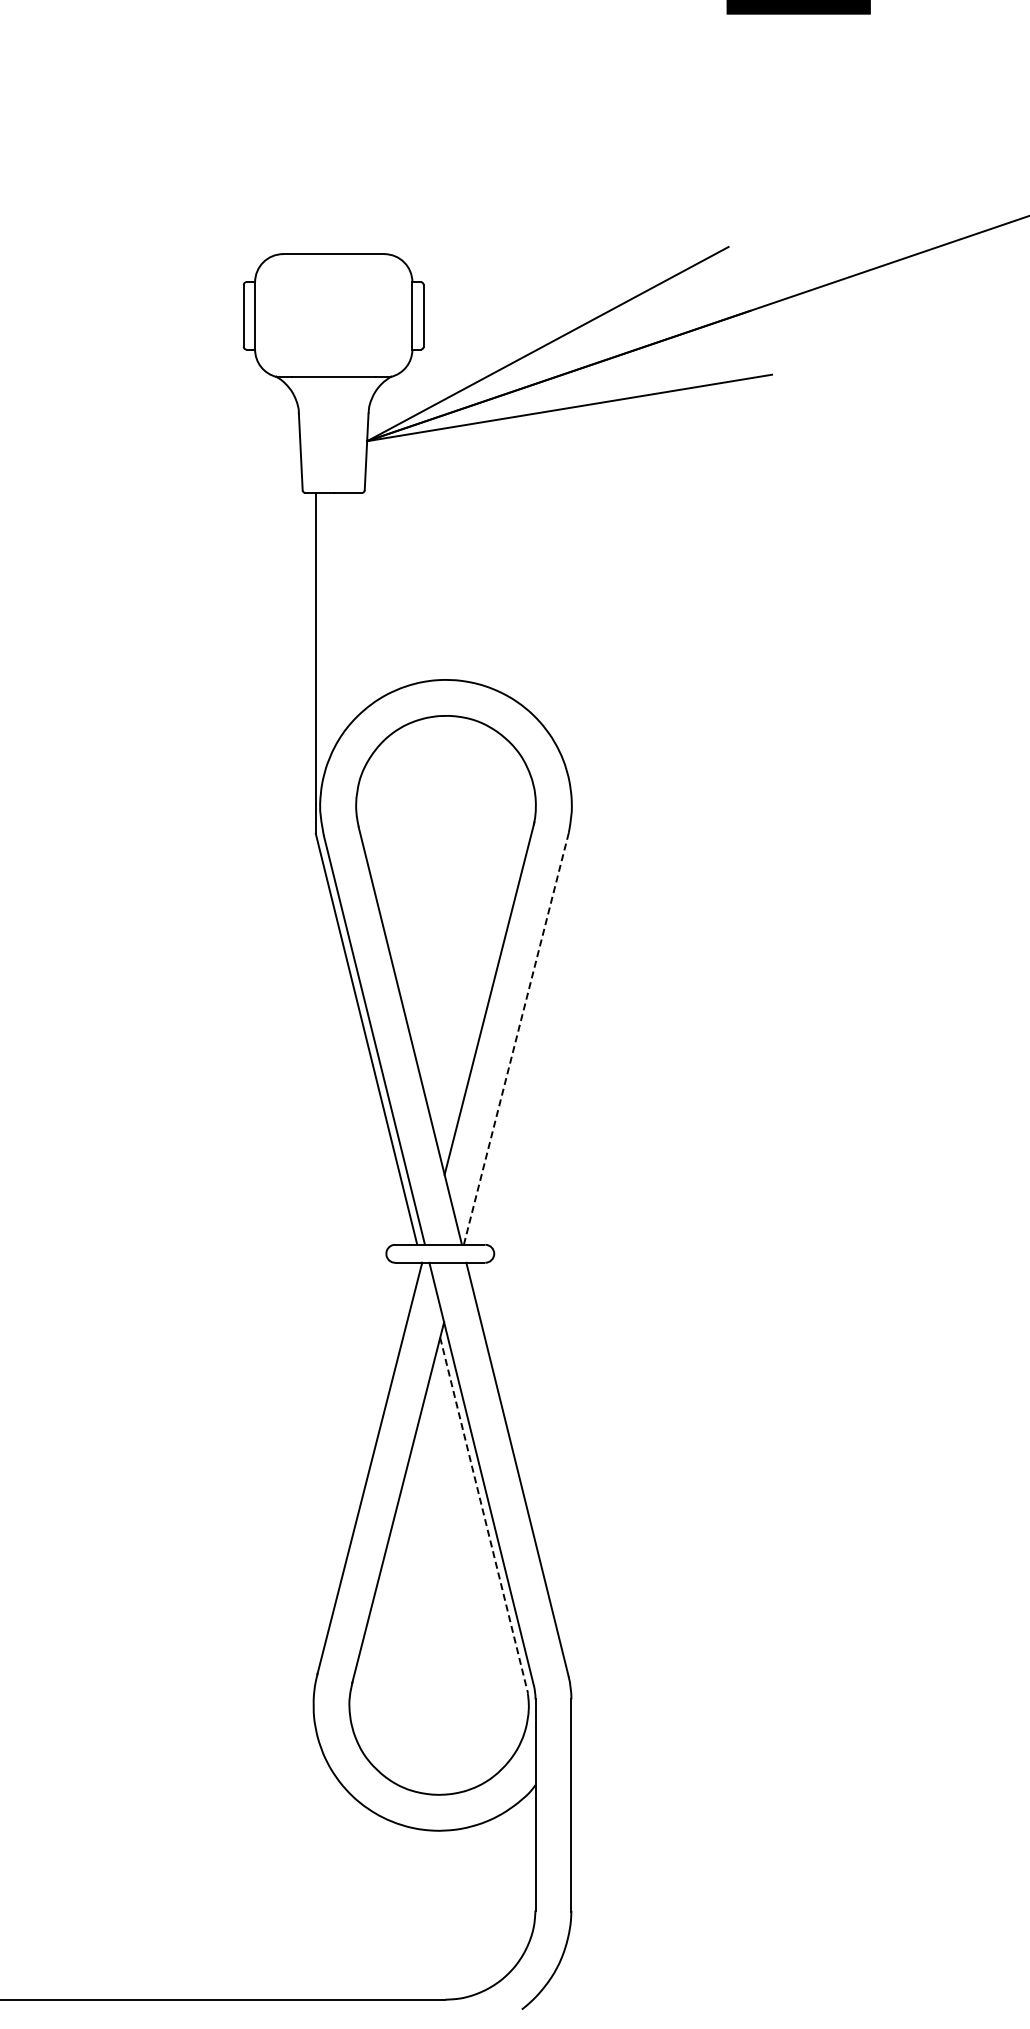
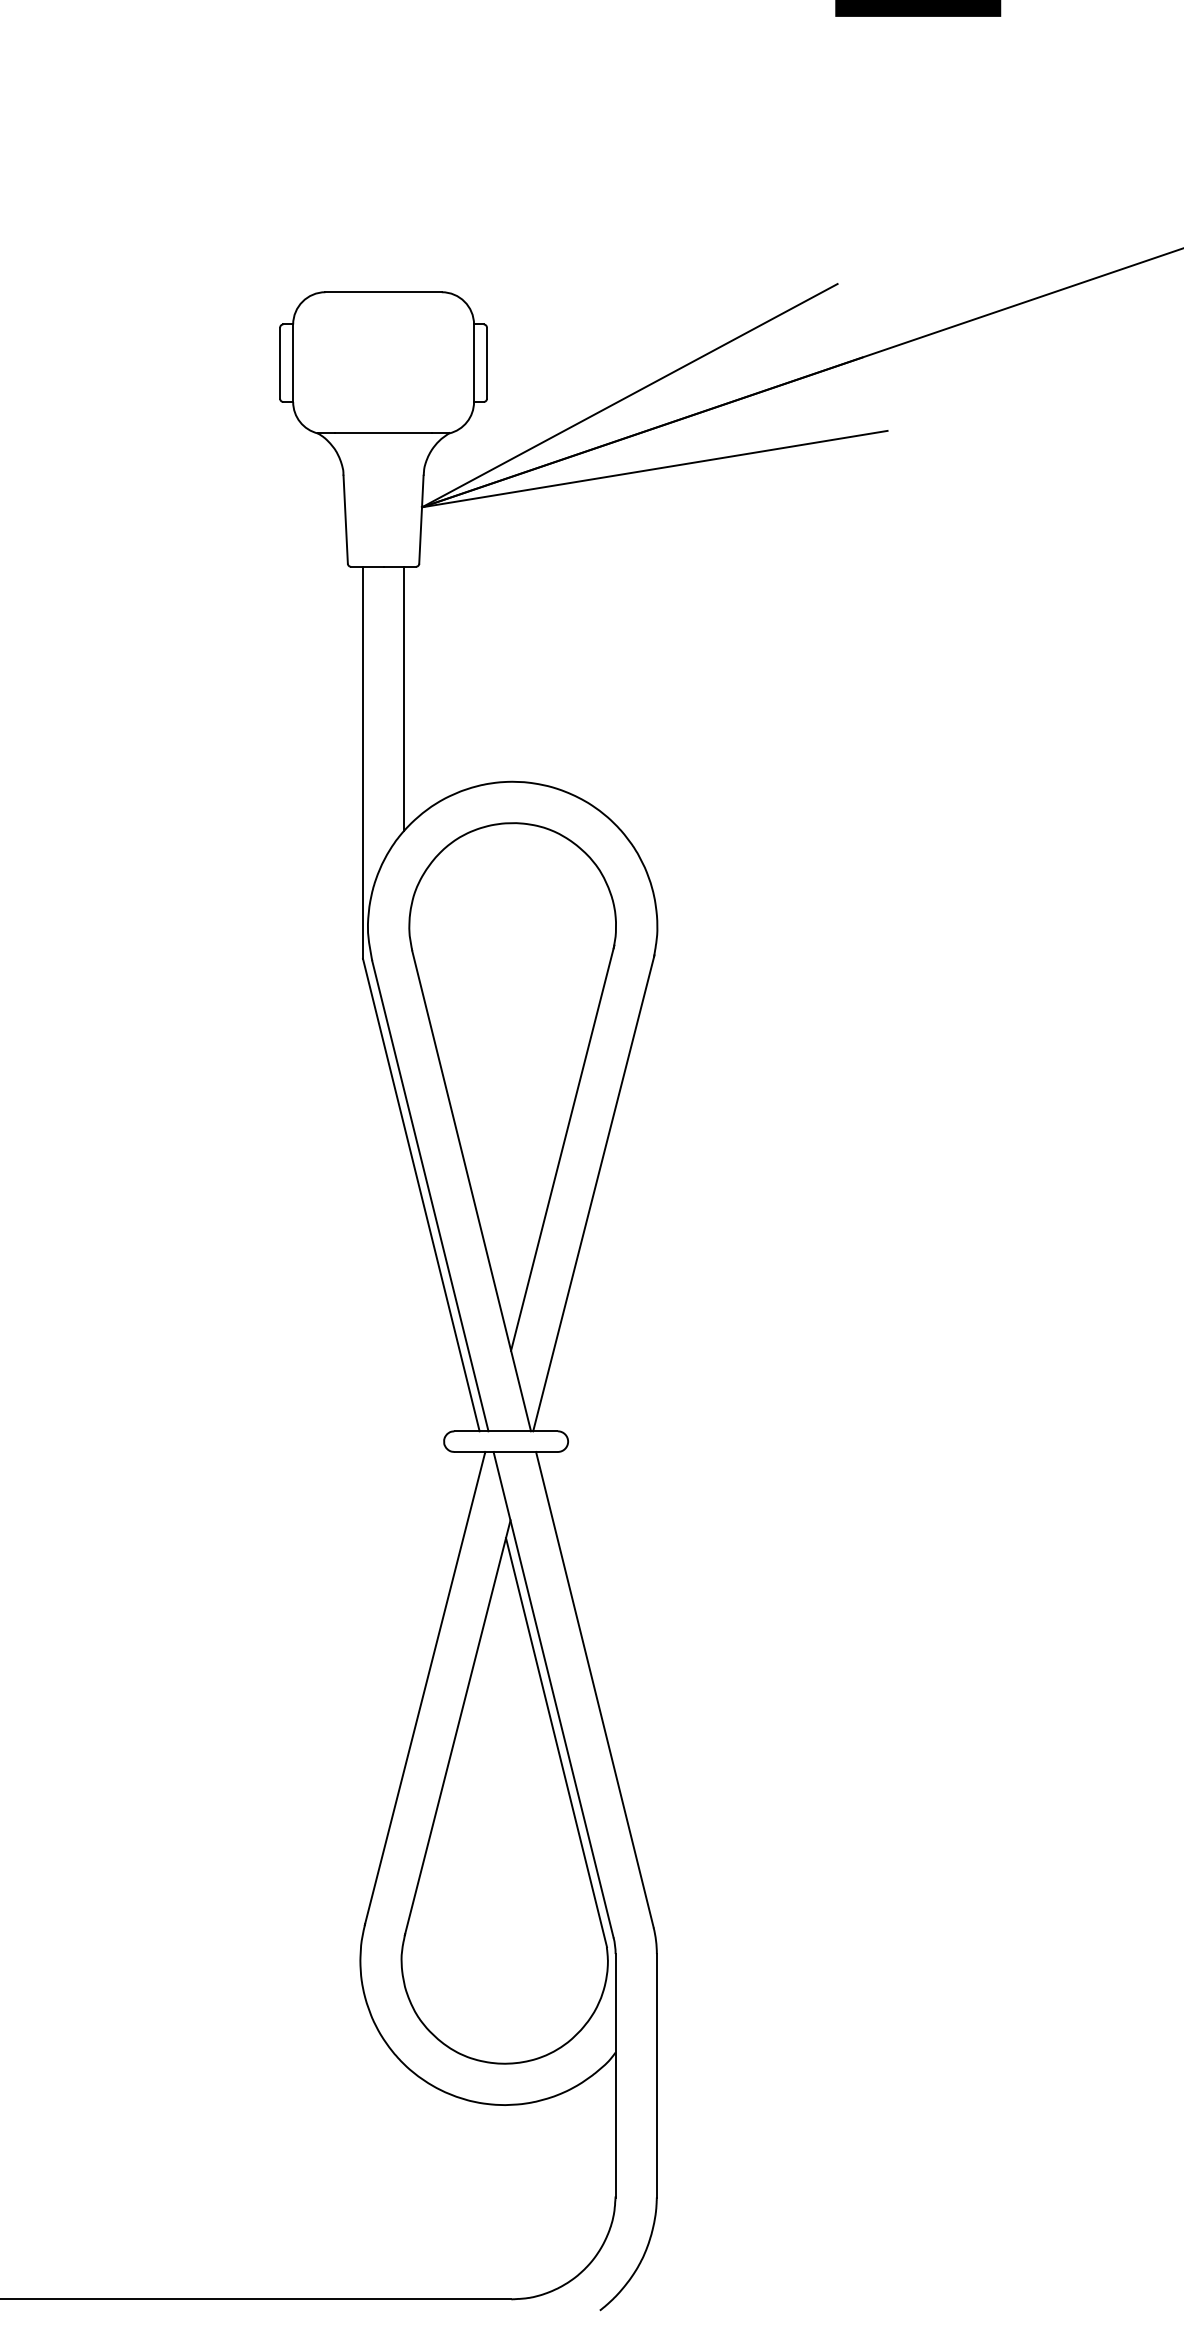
line: (351, 607) -> (404, 698), added
line: (516, 1037) -> (593, 1192), dashed -> solid
line: (484, 1516) -> (556, 1743), dashed -> solid

